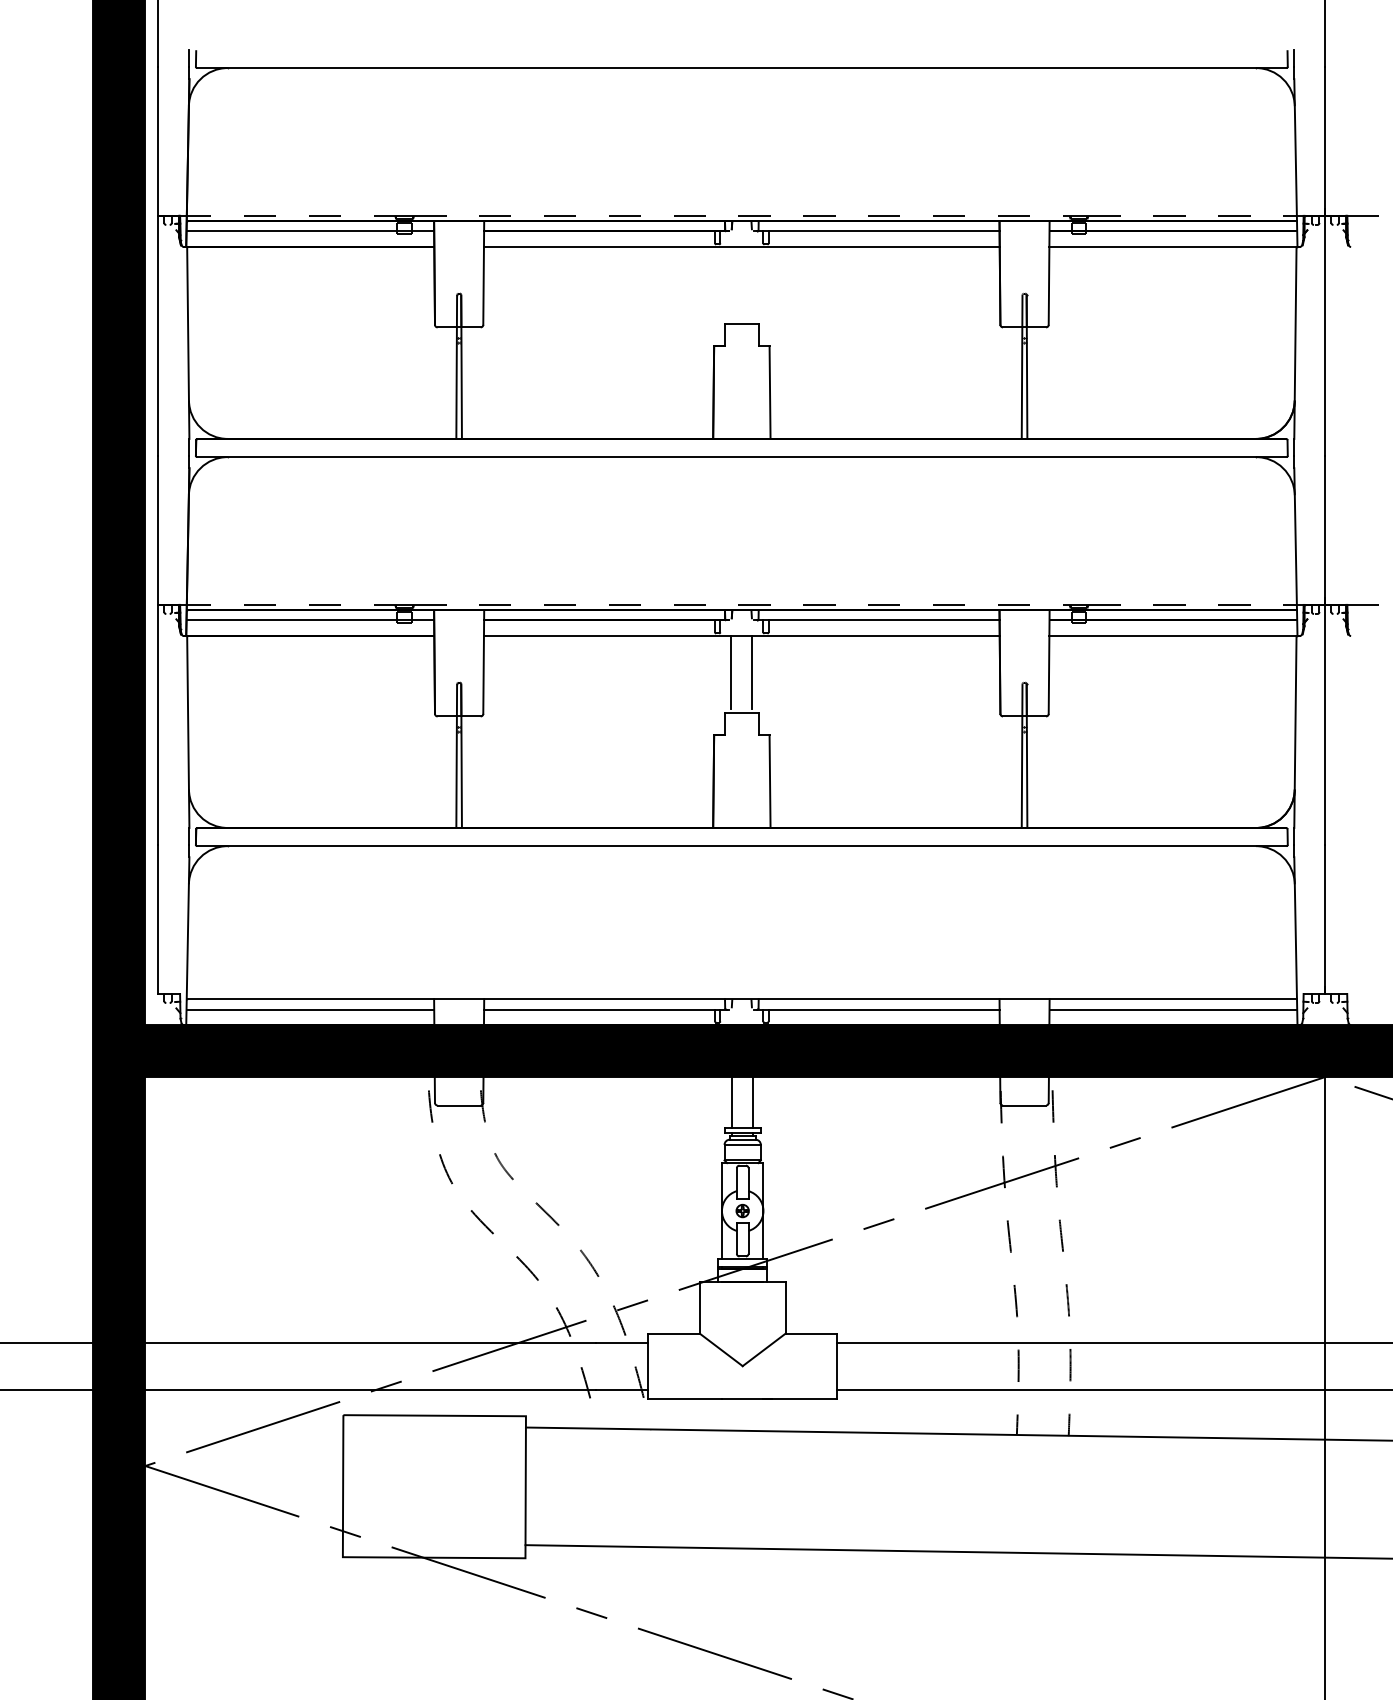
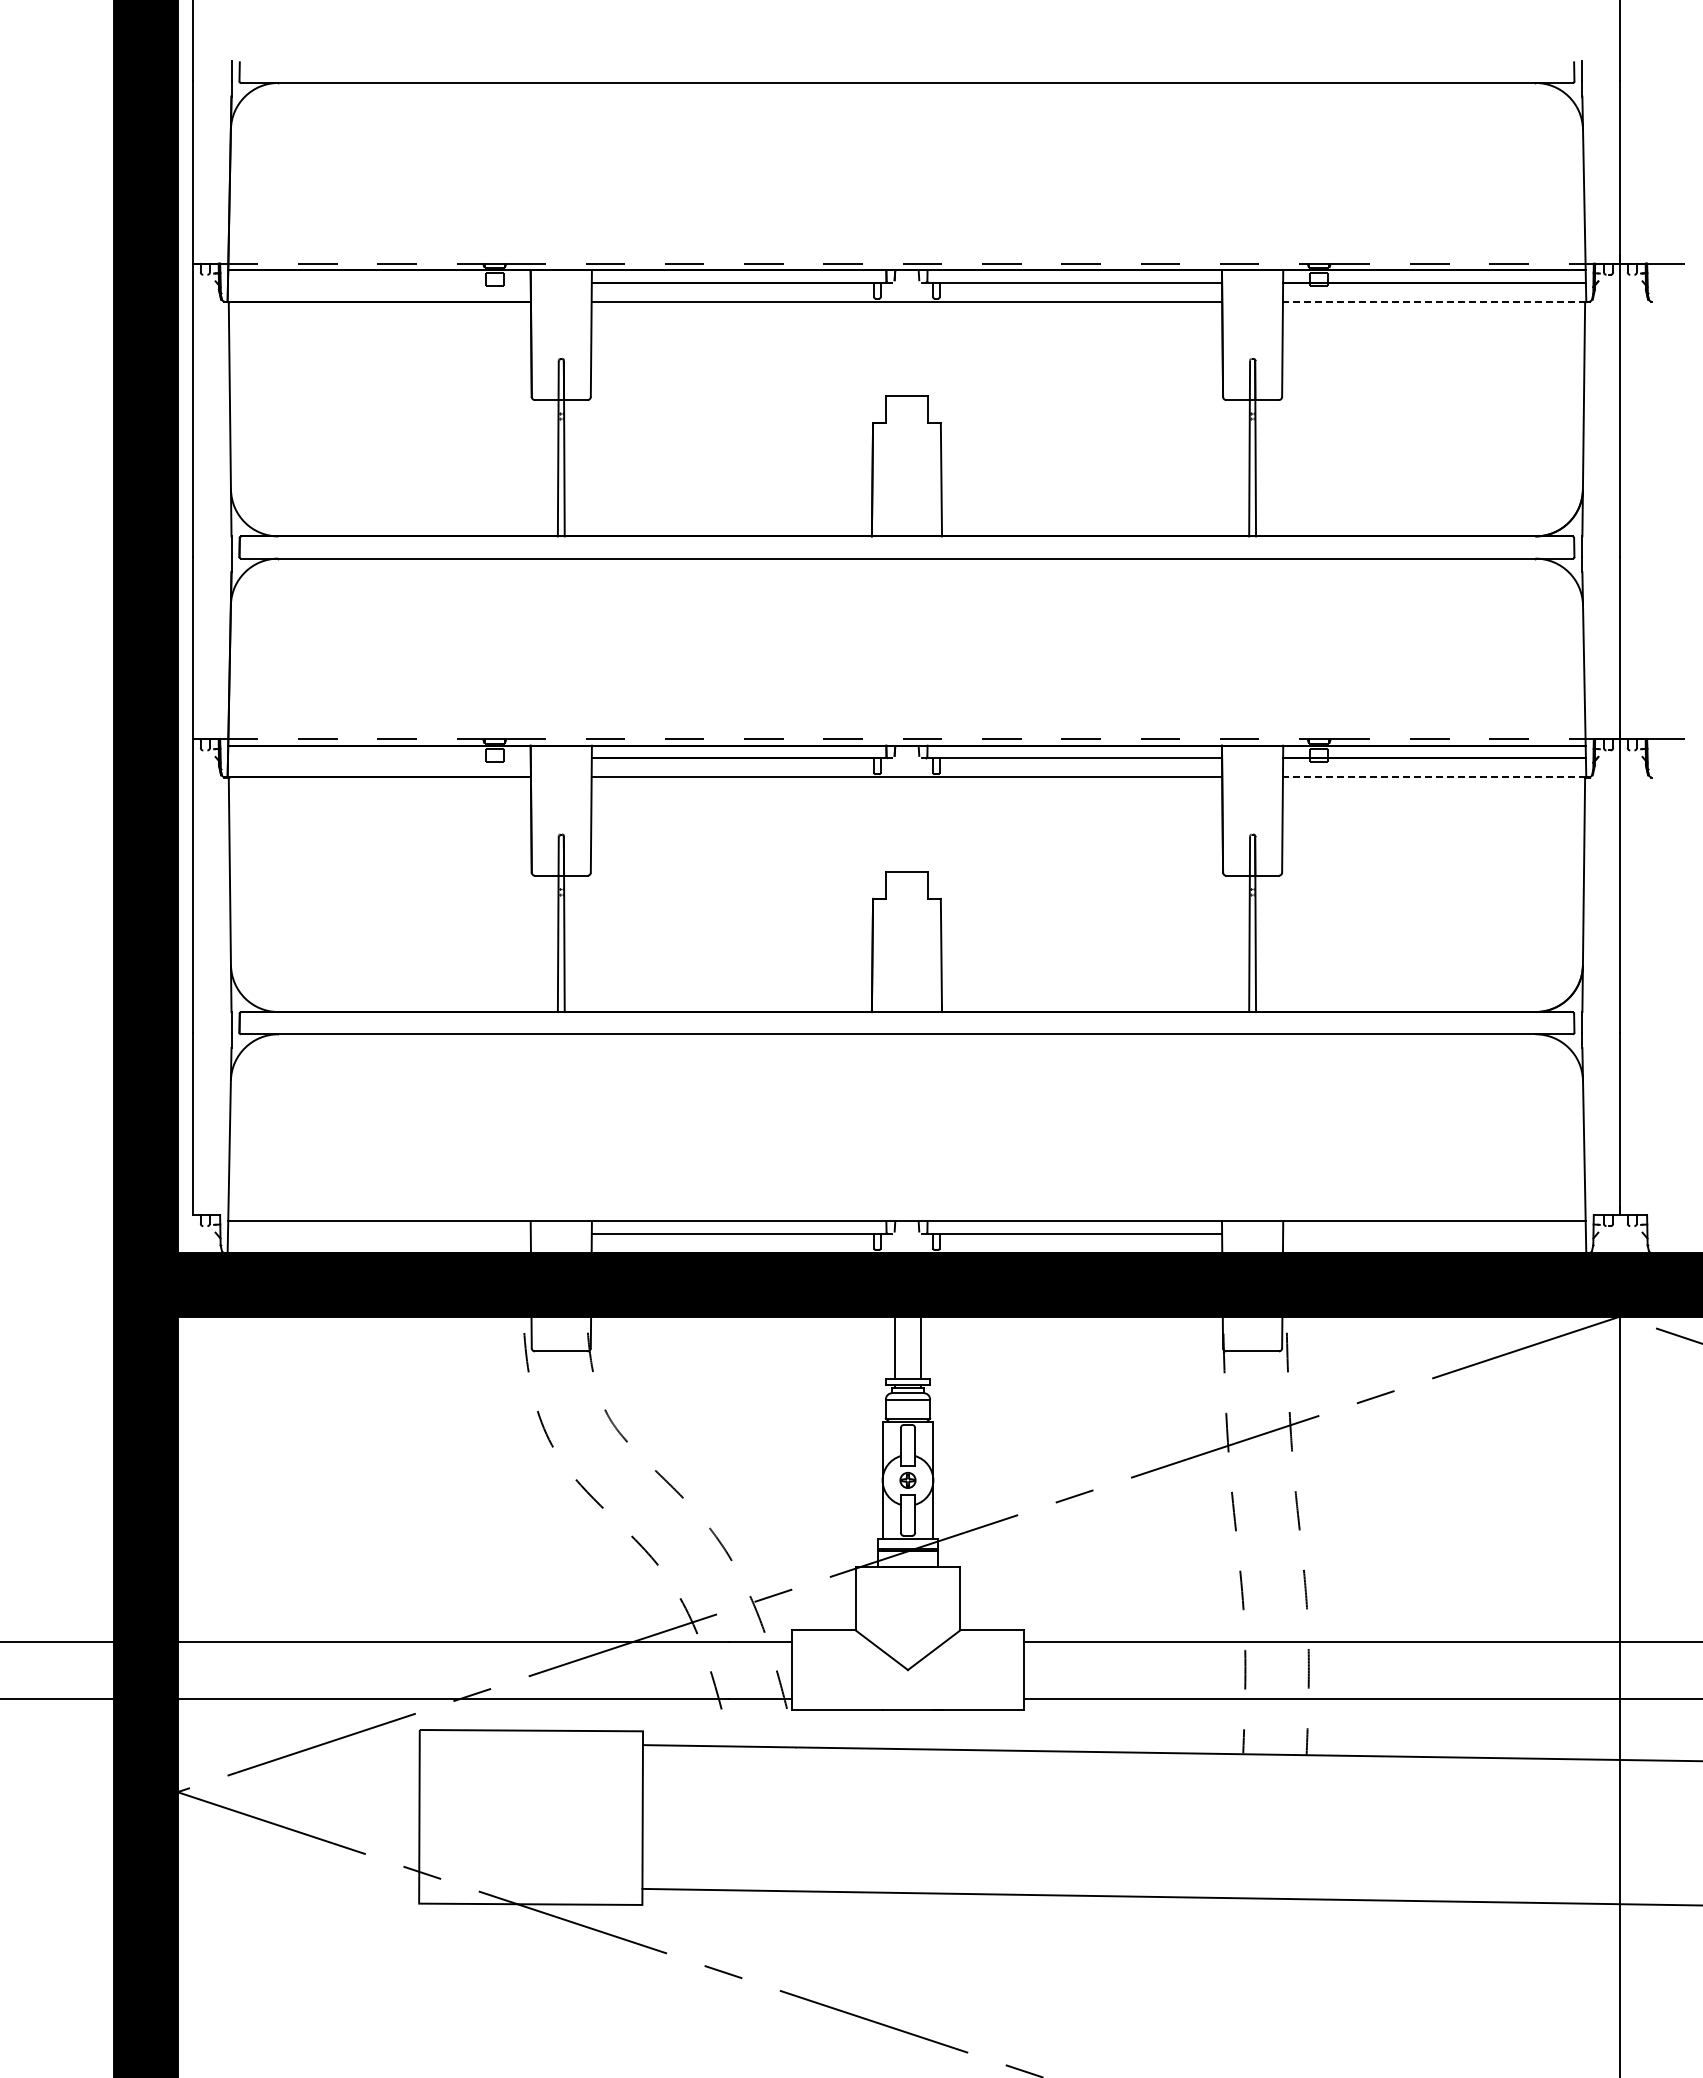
line: (310, 231) -> (379, 282), removed
line: (1173, 246) -> (1434, 301), solid -> dashed
line: (310, 620) -> (379, 758), removed
line: (1173, 636) -> (1434, 777), solid -> dashed
line: (731, 672) -> (894, 821), removed
line: (752, 672) -> (919, 821), removed
line: (310, 1009) -> (379, 1234), removed
line: (1173, 1009) -> (1434, 1234), removed

